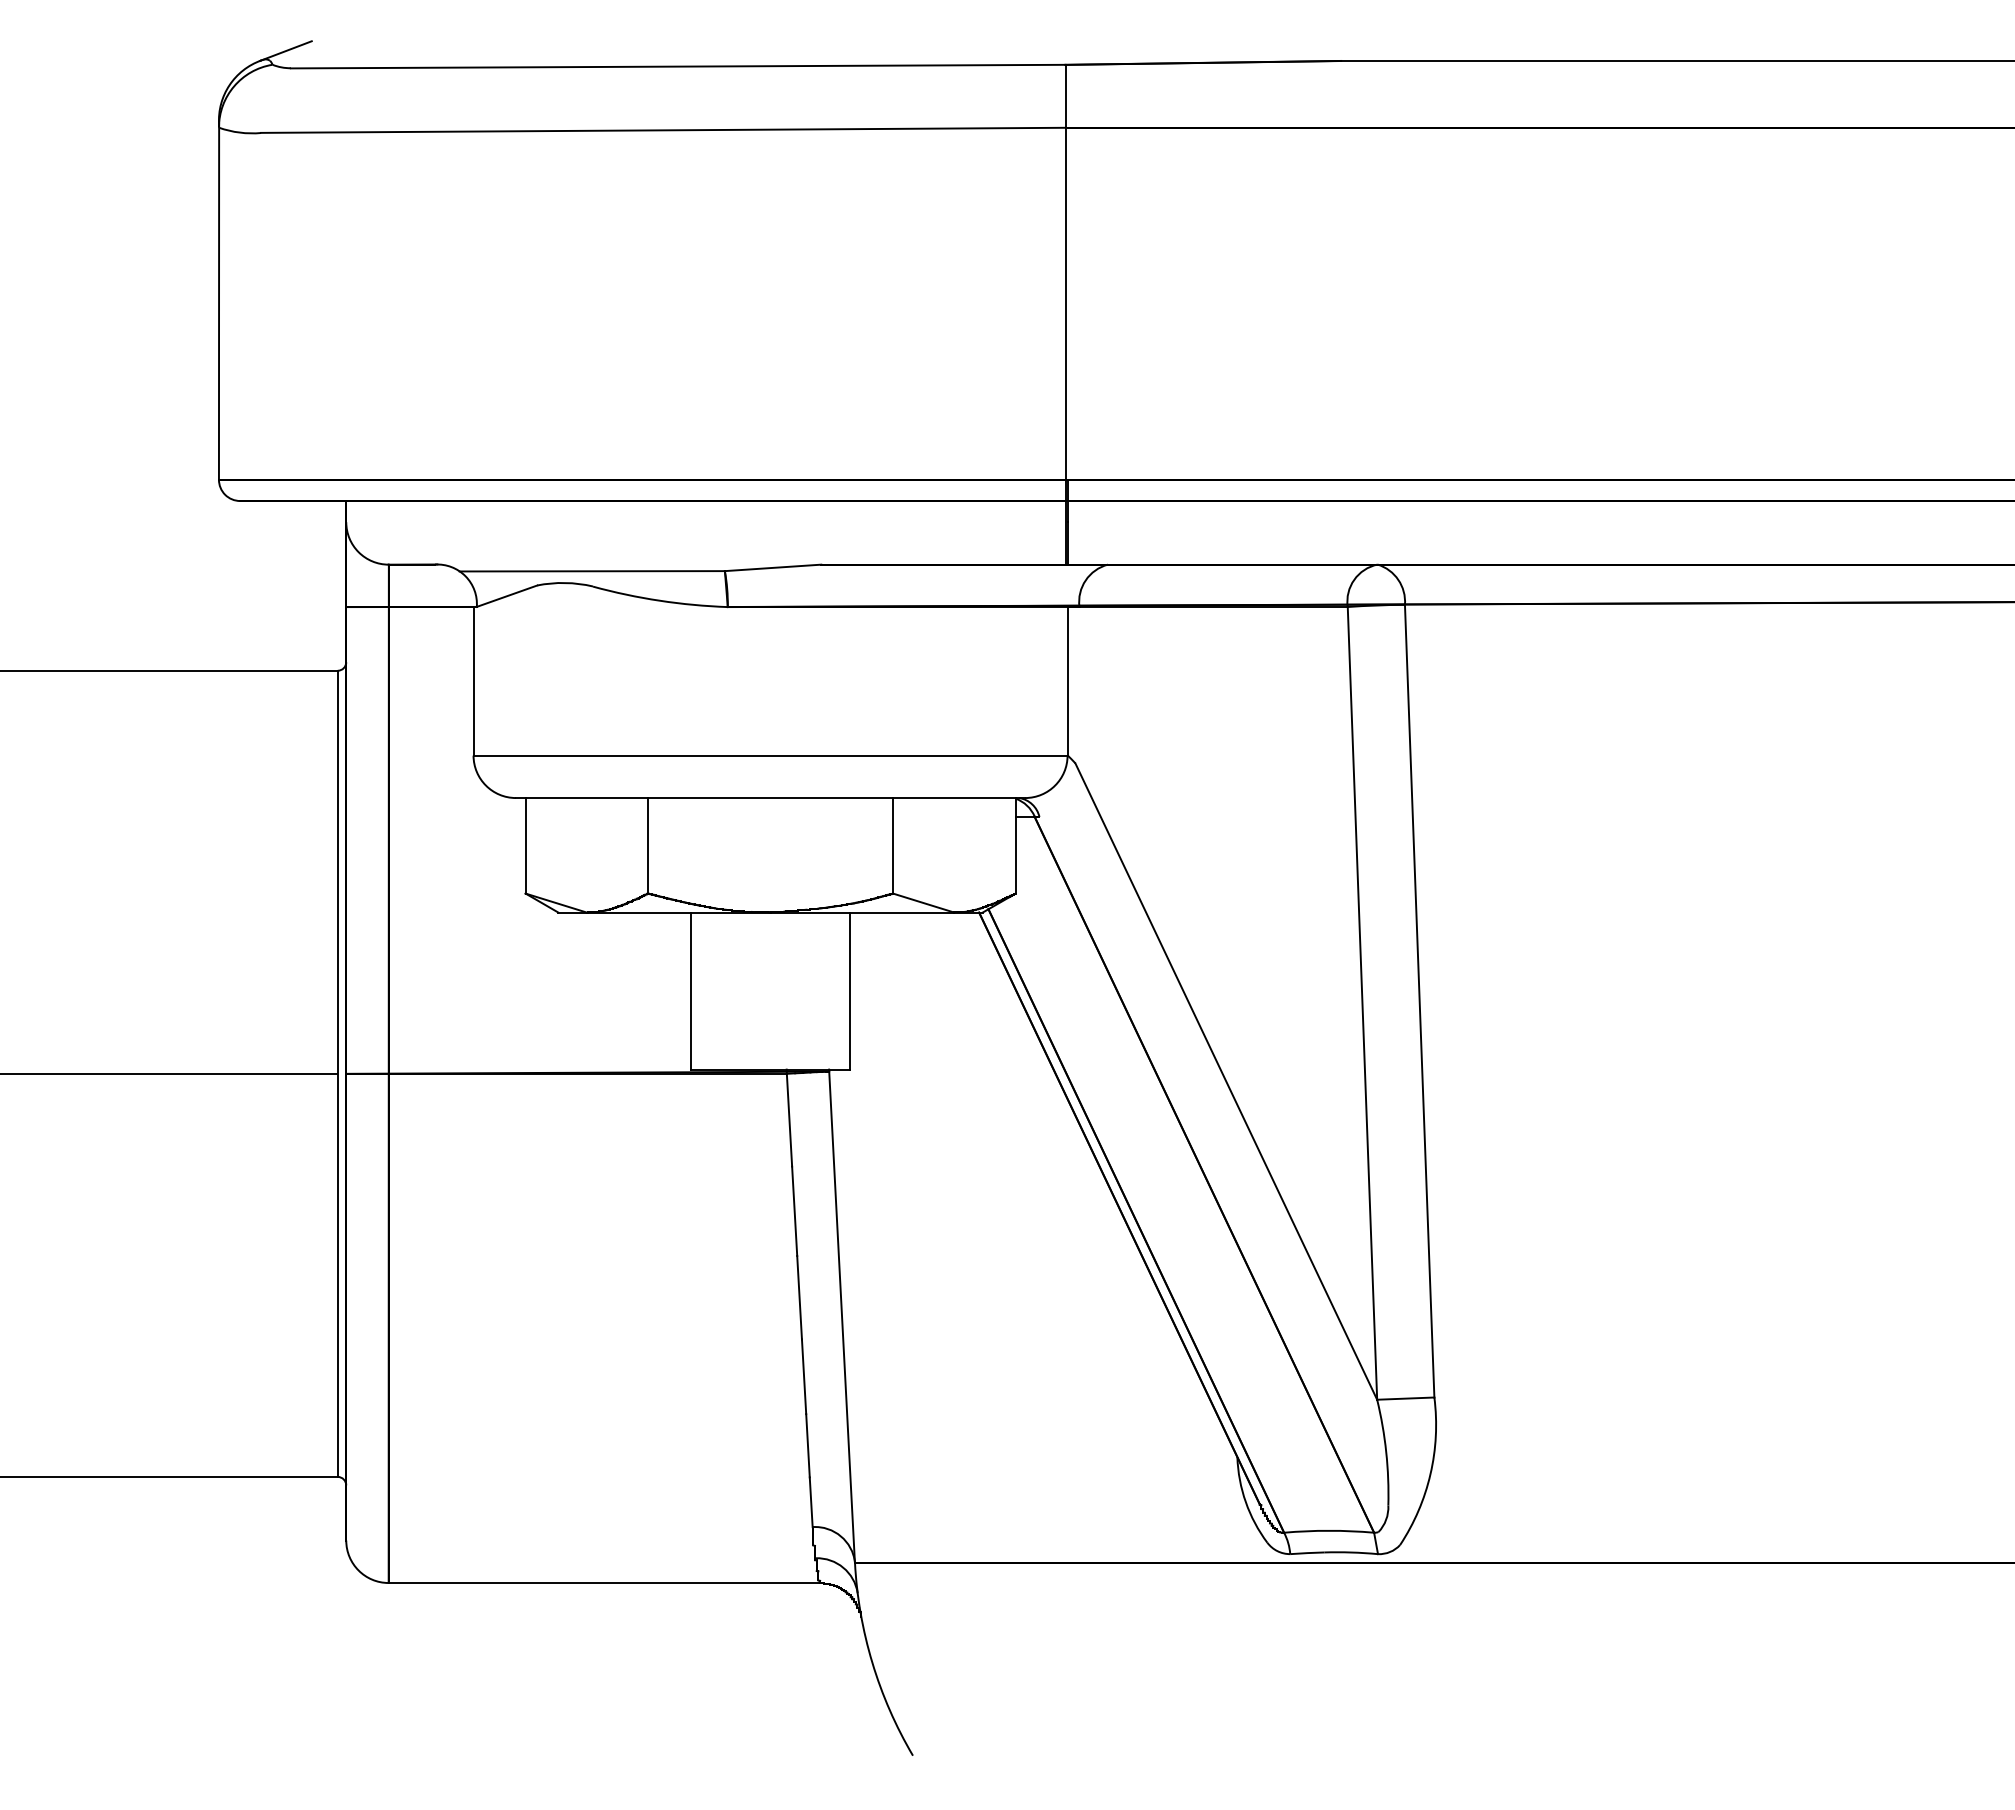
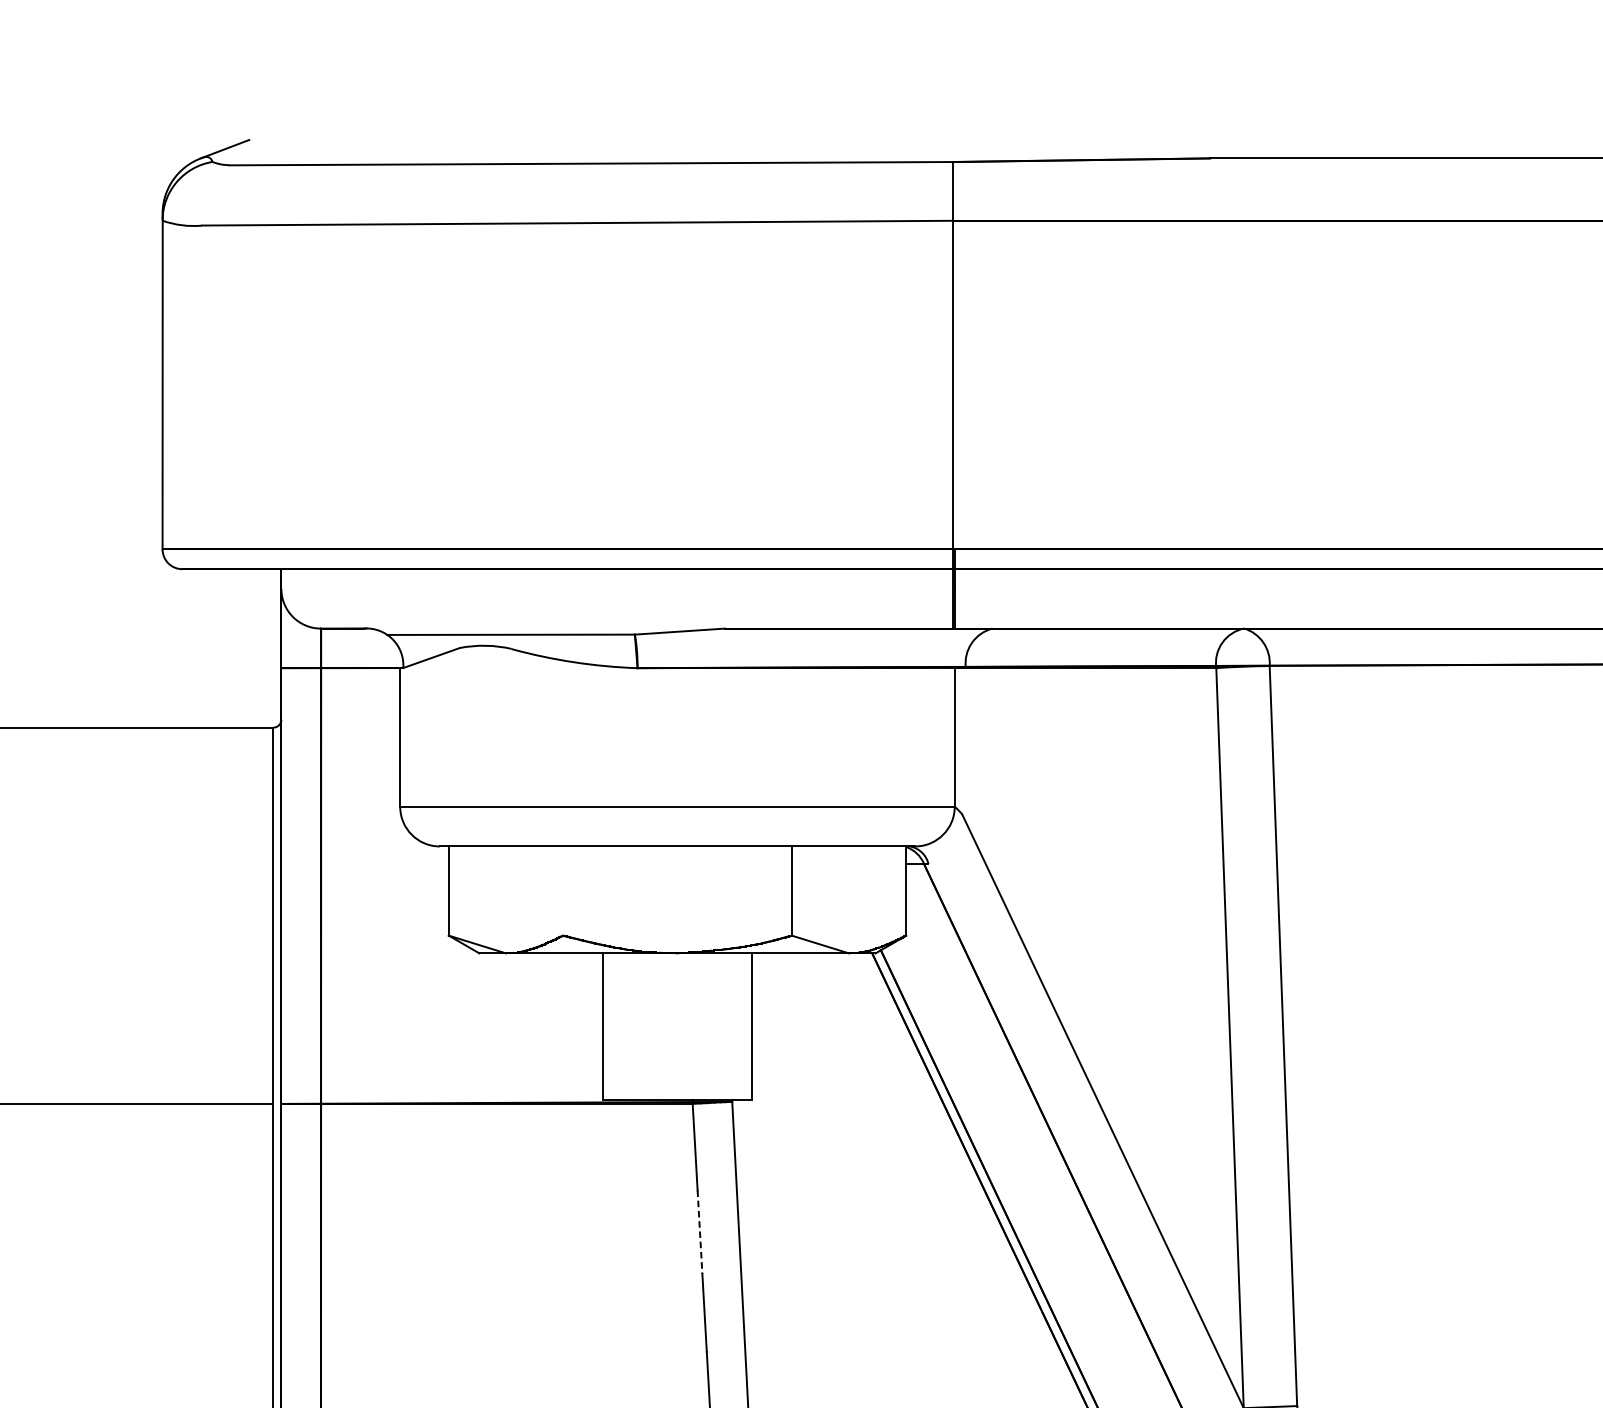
line: (648, 845) -> (563, 890), removed
line: (794, 1211) -> (699, 1232), solid -> dashed

